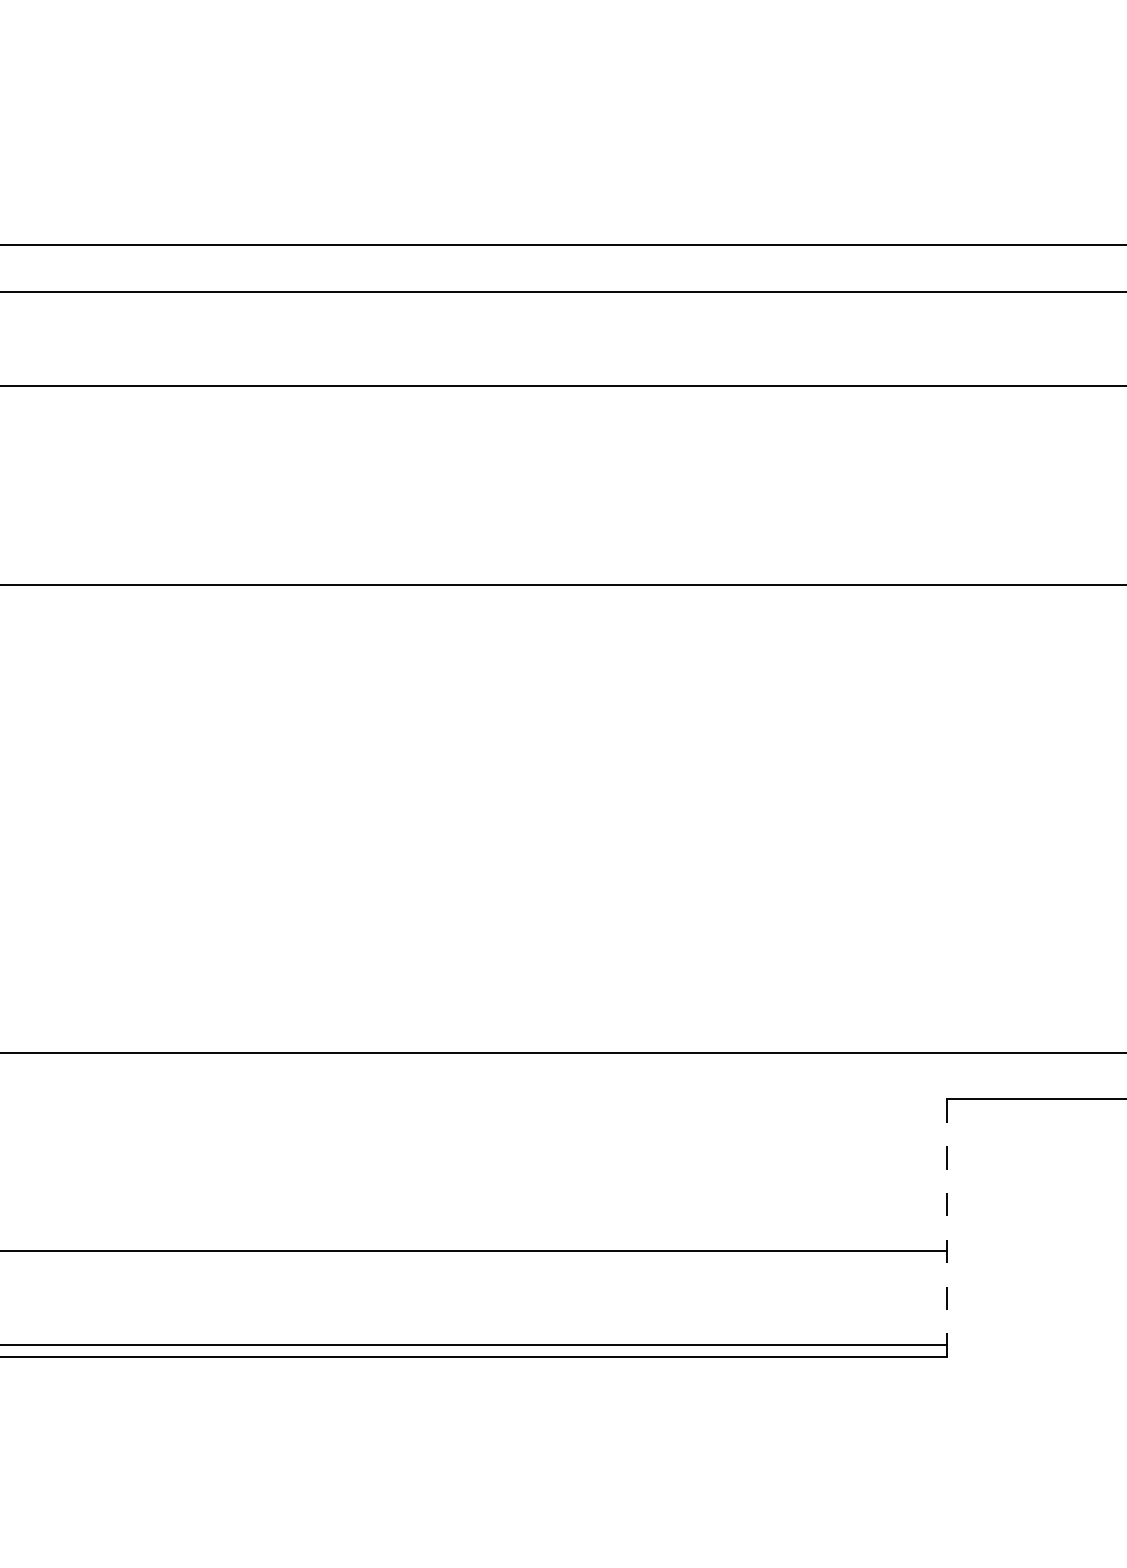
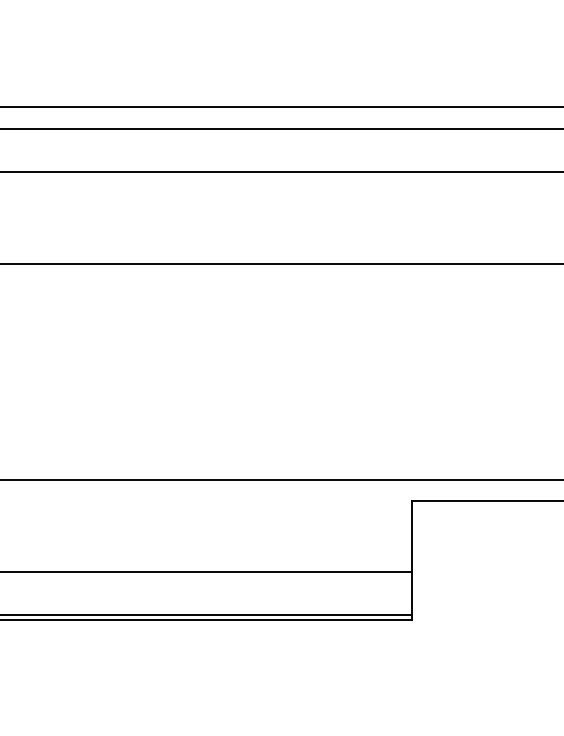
line: (945, 1229) -> (411, 561), dashed -> solid

